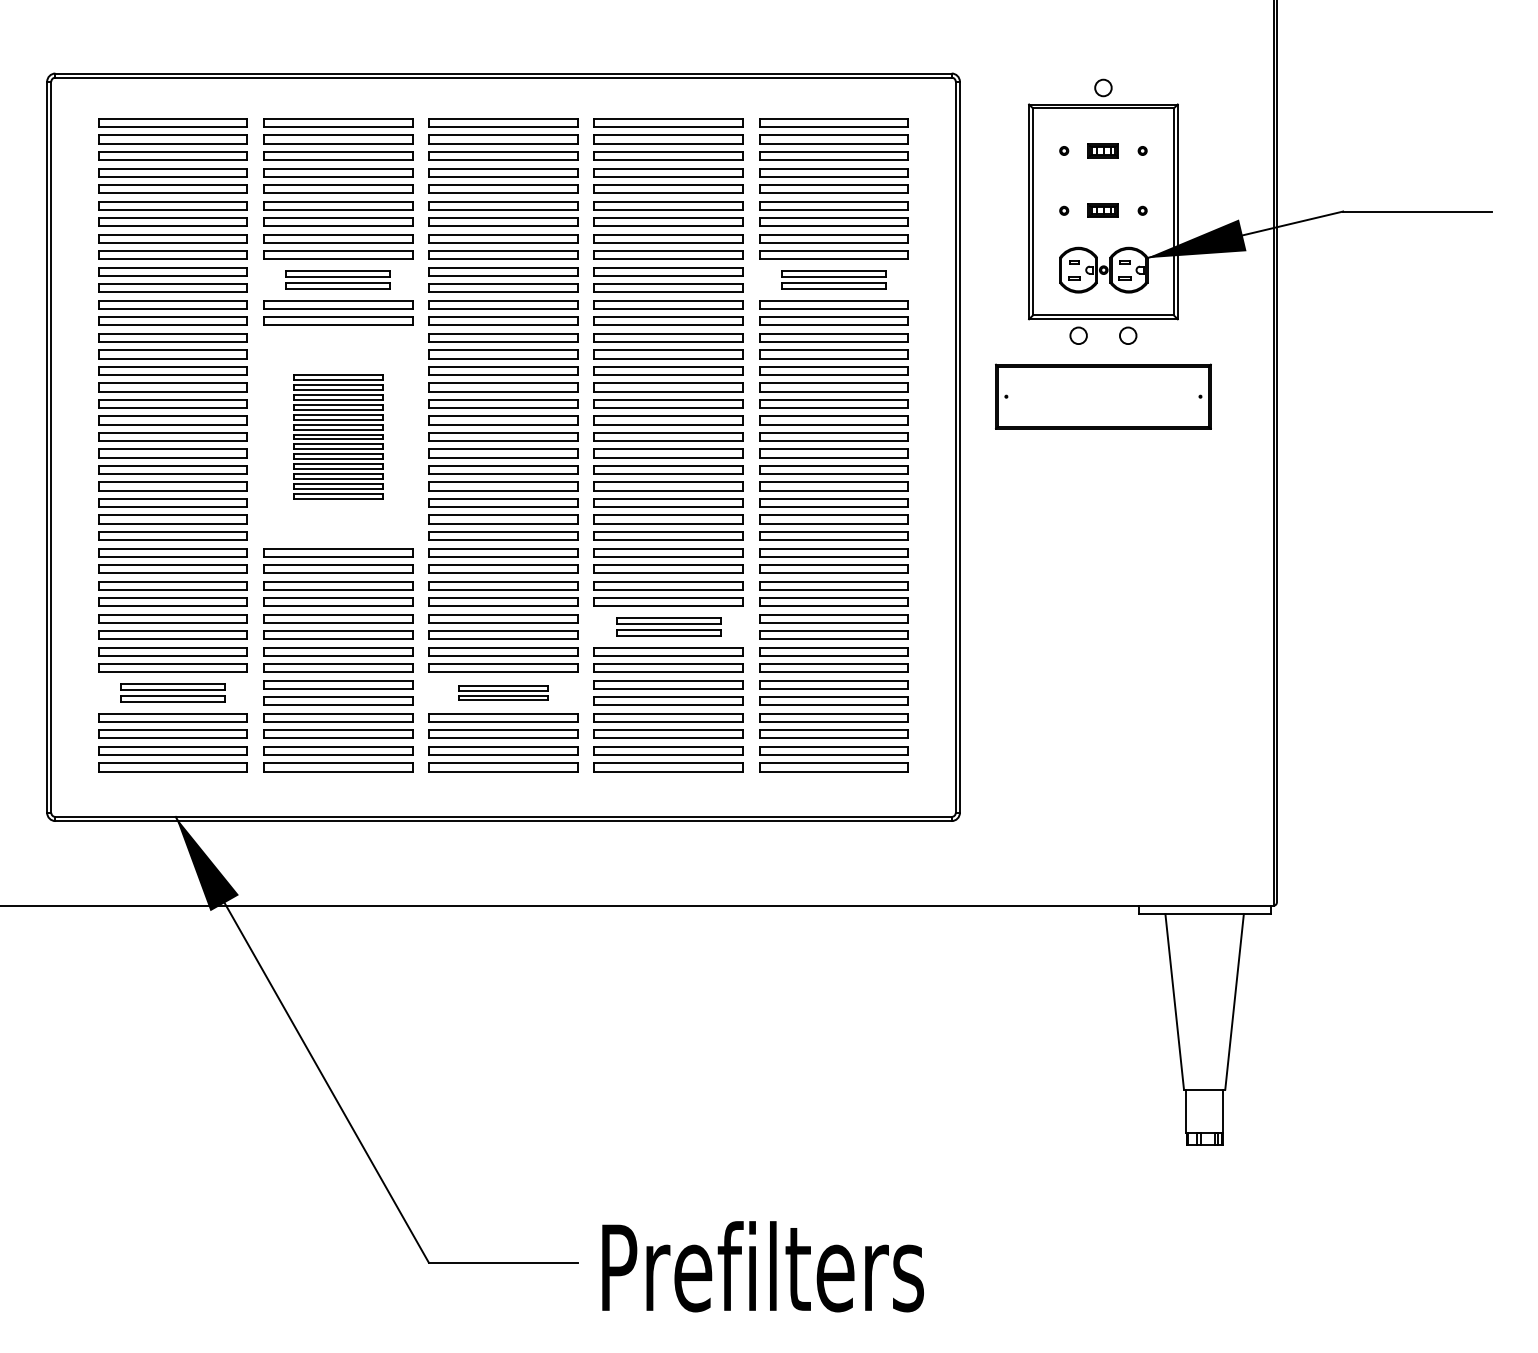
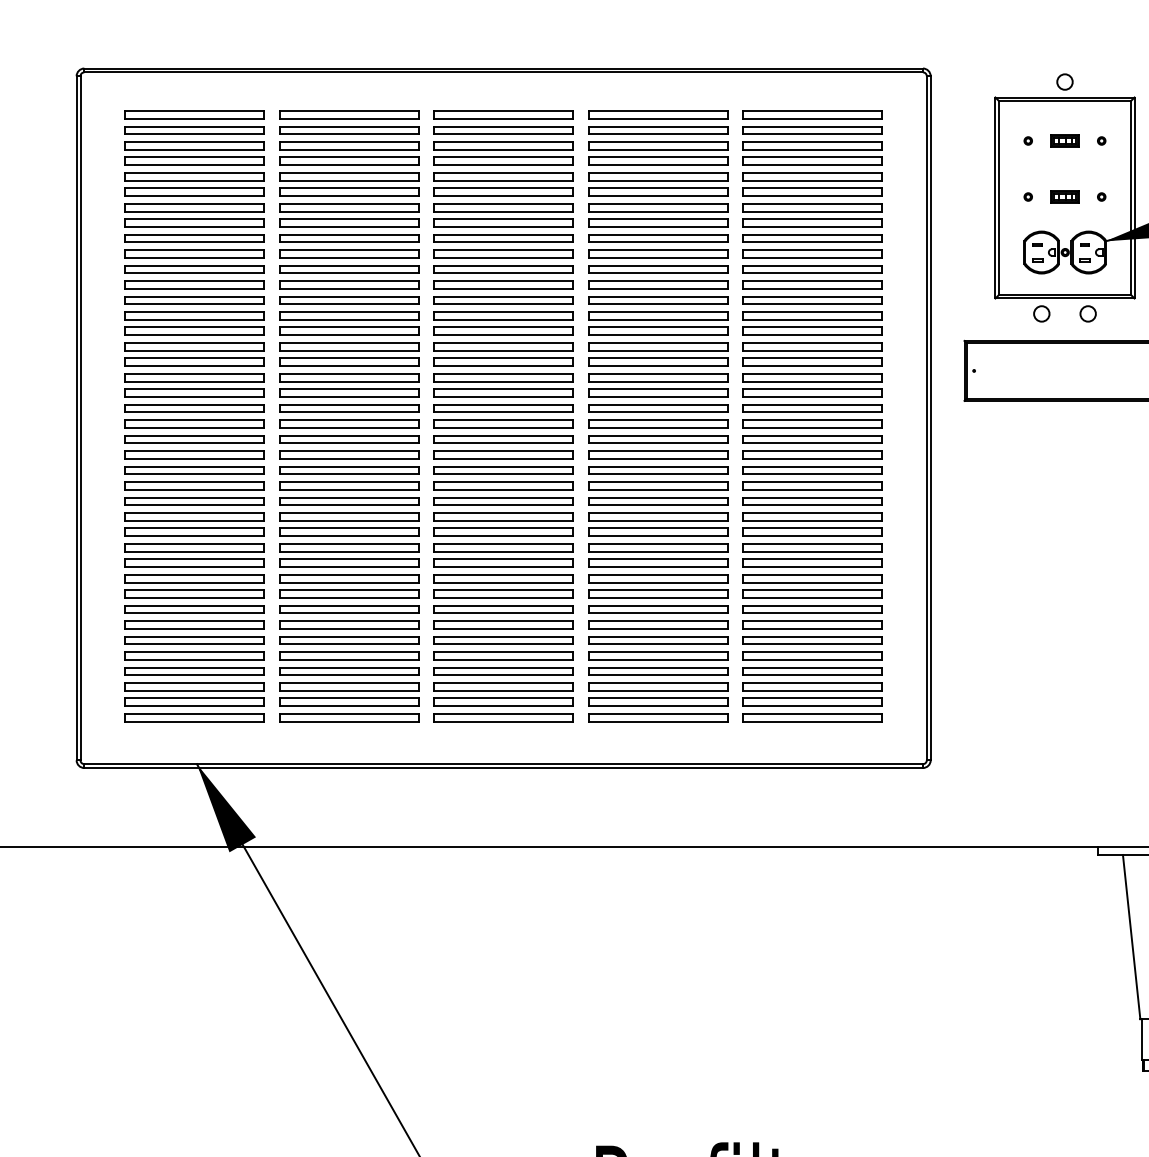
part: (338, 279) -> (349, 261), size x1.43
part: (833, 279) -> (812, 261), size x1.43
part: (338, 436) -> (349, 408), size x1.67
part: (668, 626) -> (658, 585), size x1.43
part: (172, 692) -> (193, 647), size x1.43
part: (503, 692) -> (503, 647), size x1.67

